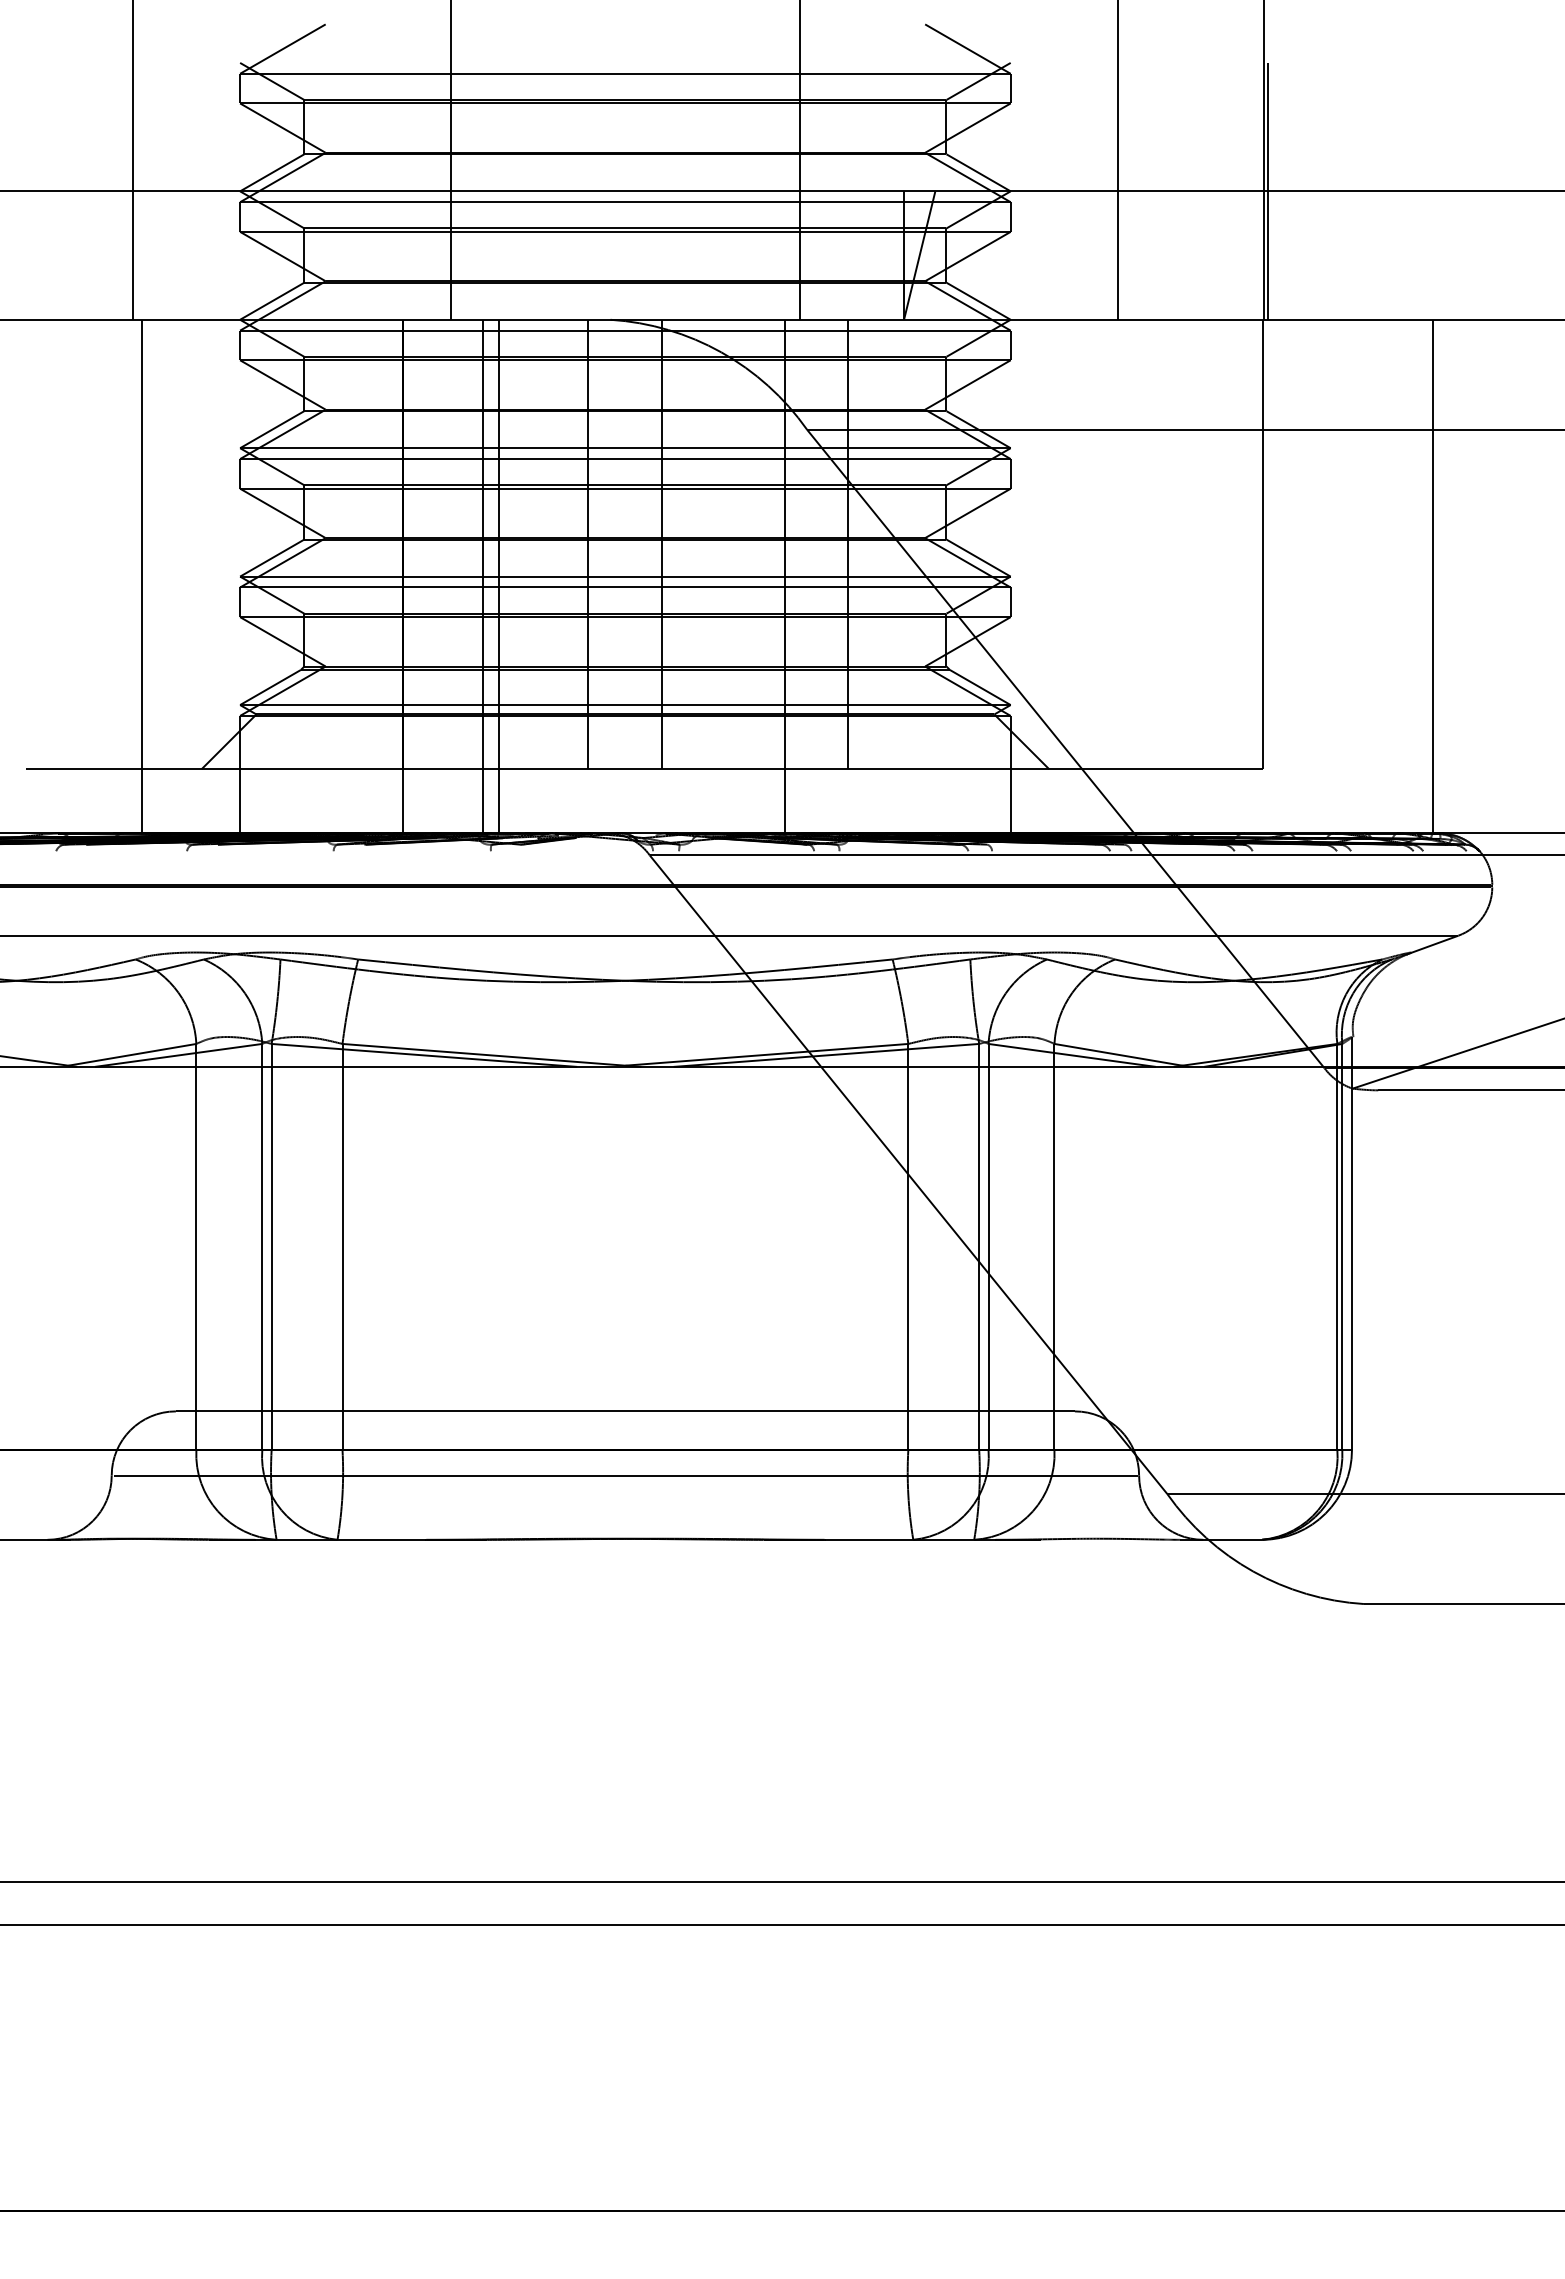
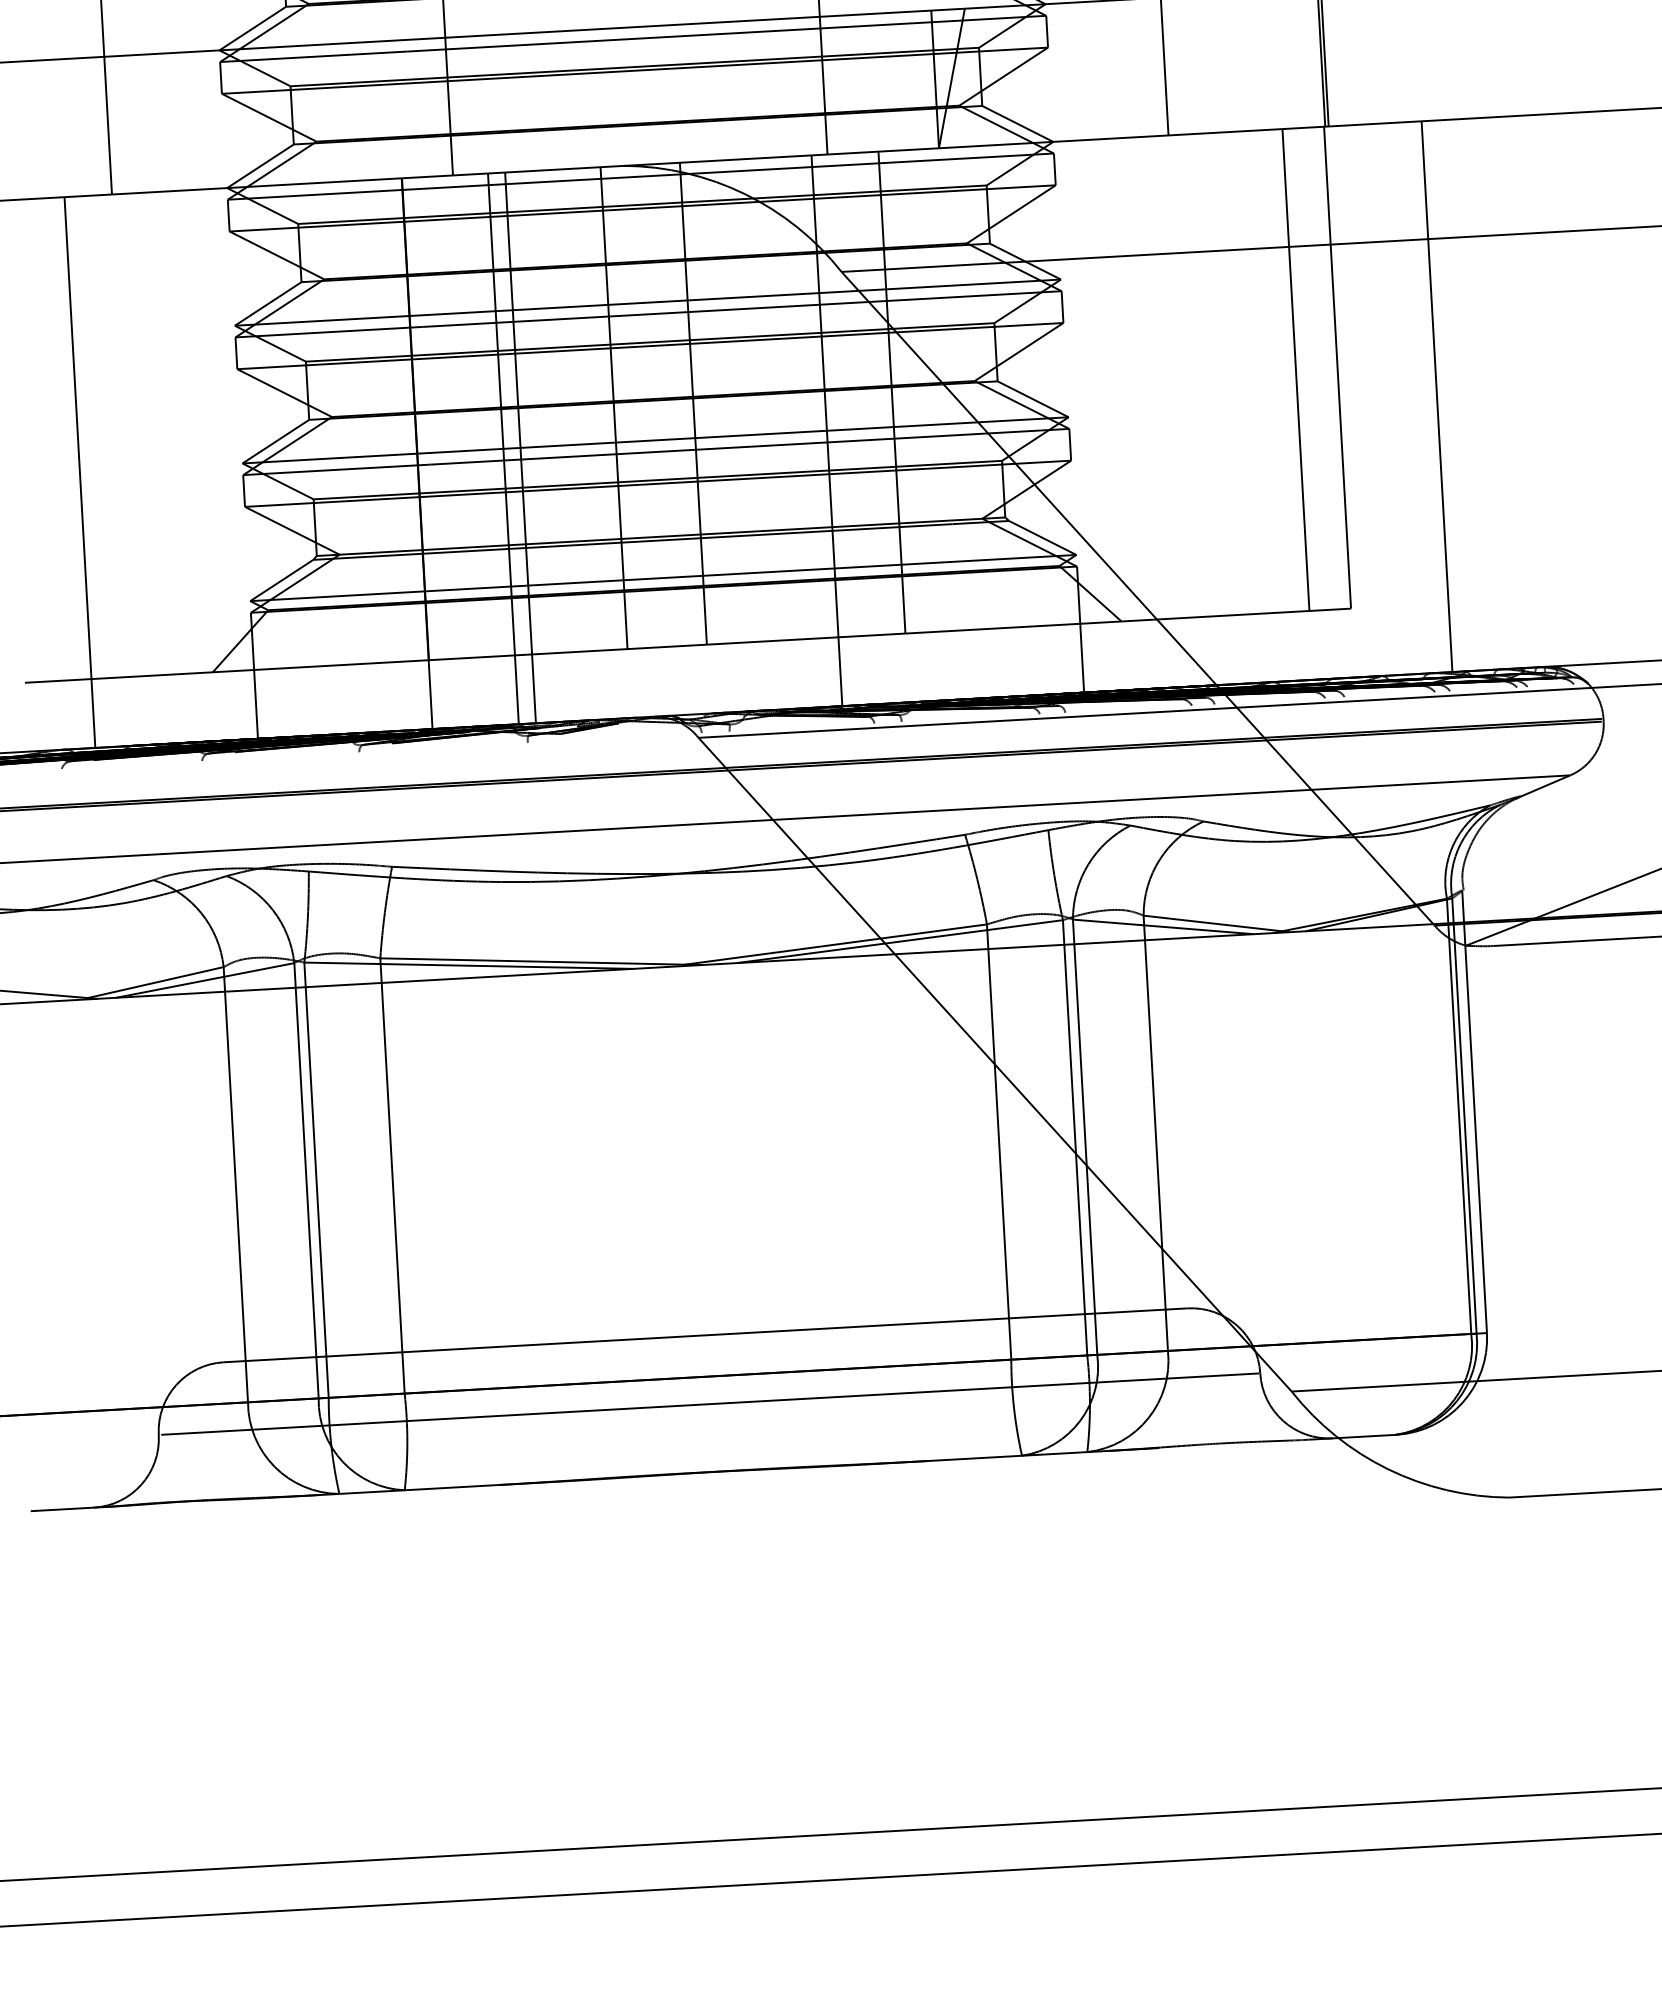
line: (1224, 544) -> (1296, 369), added
line: (142, 576) -> (79, 472), moved
line: (1433, 576) -> (1437, 396), moved

